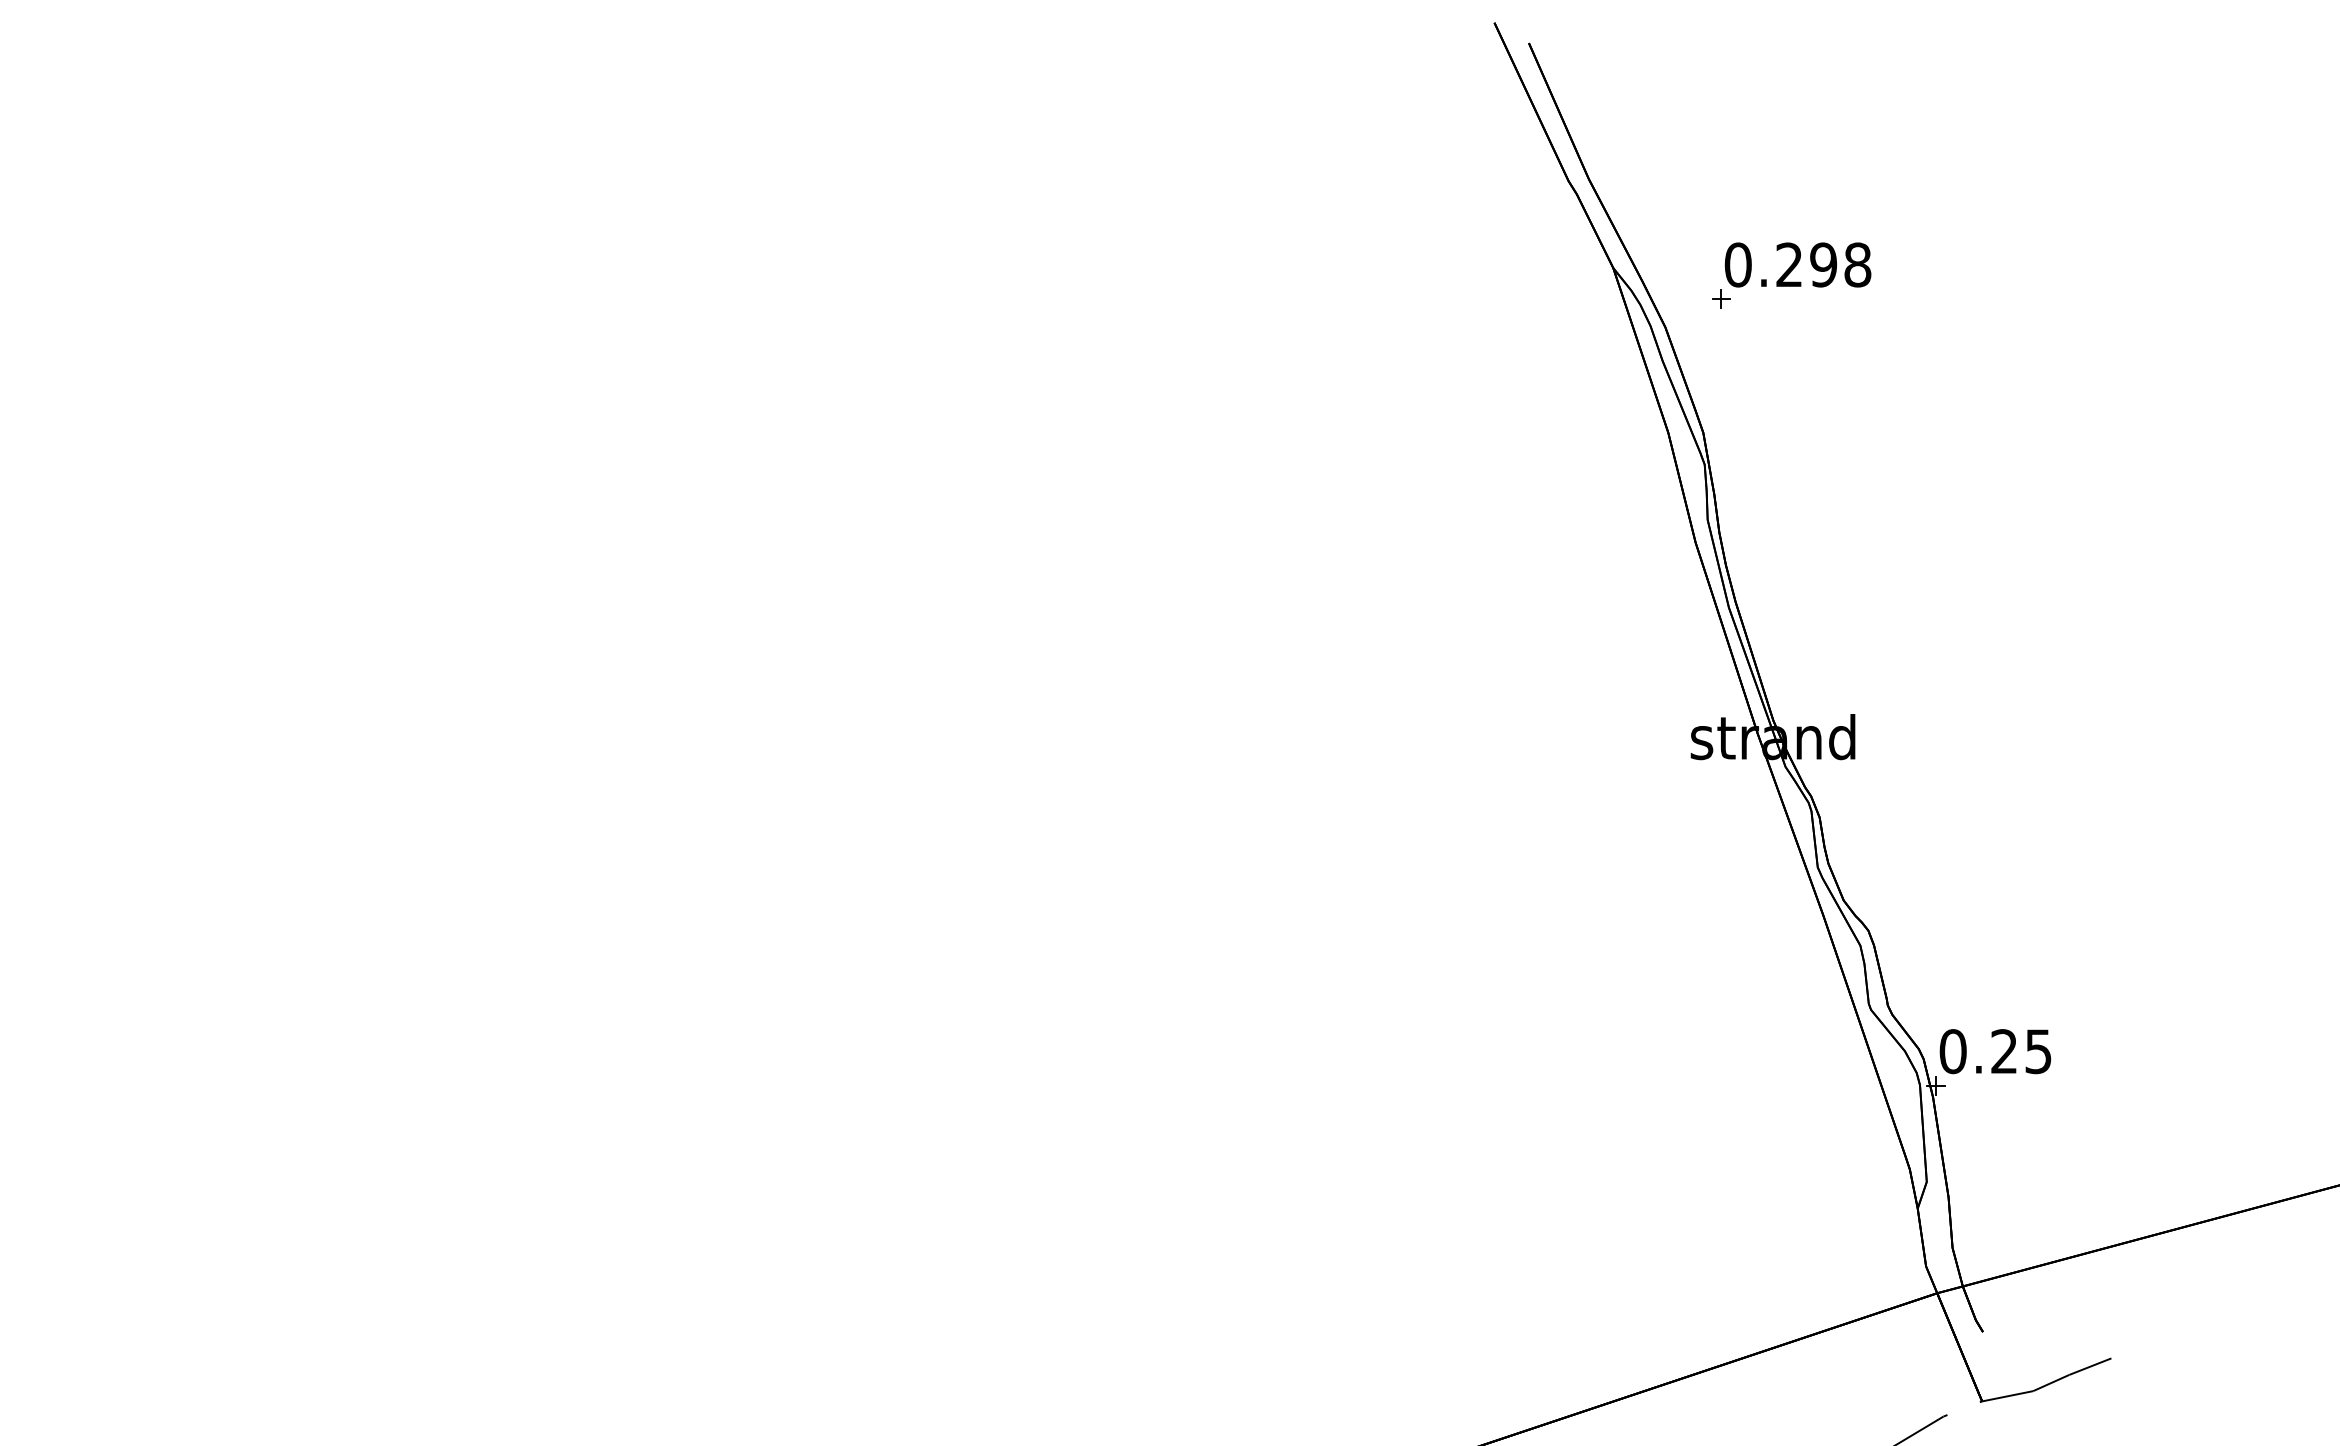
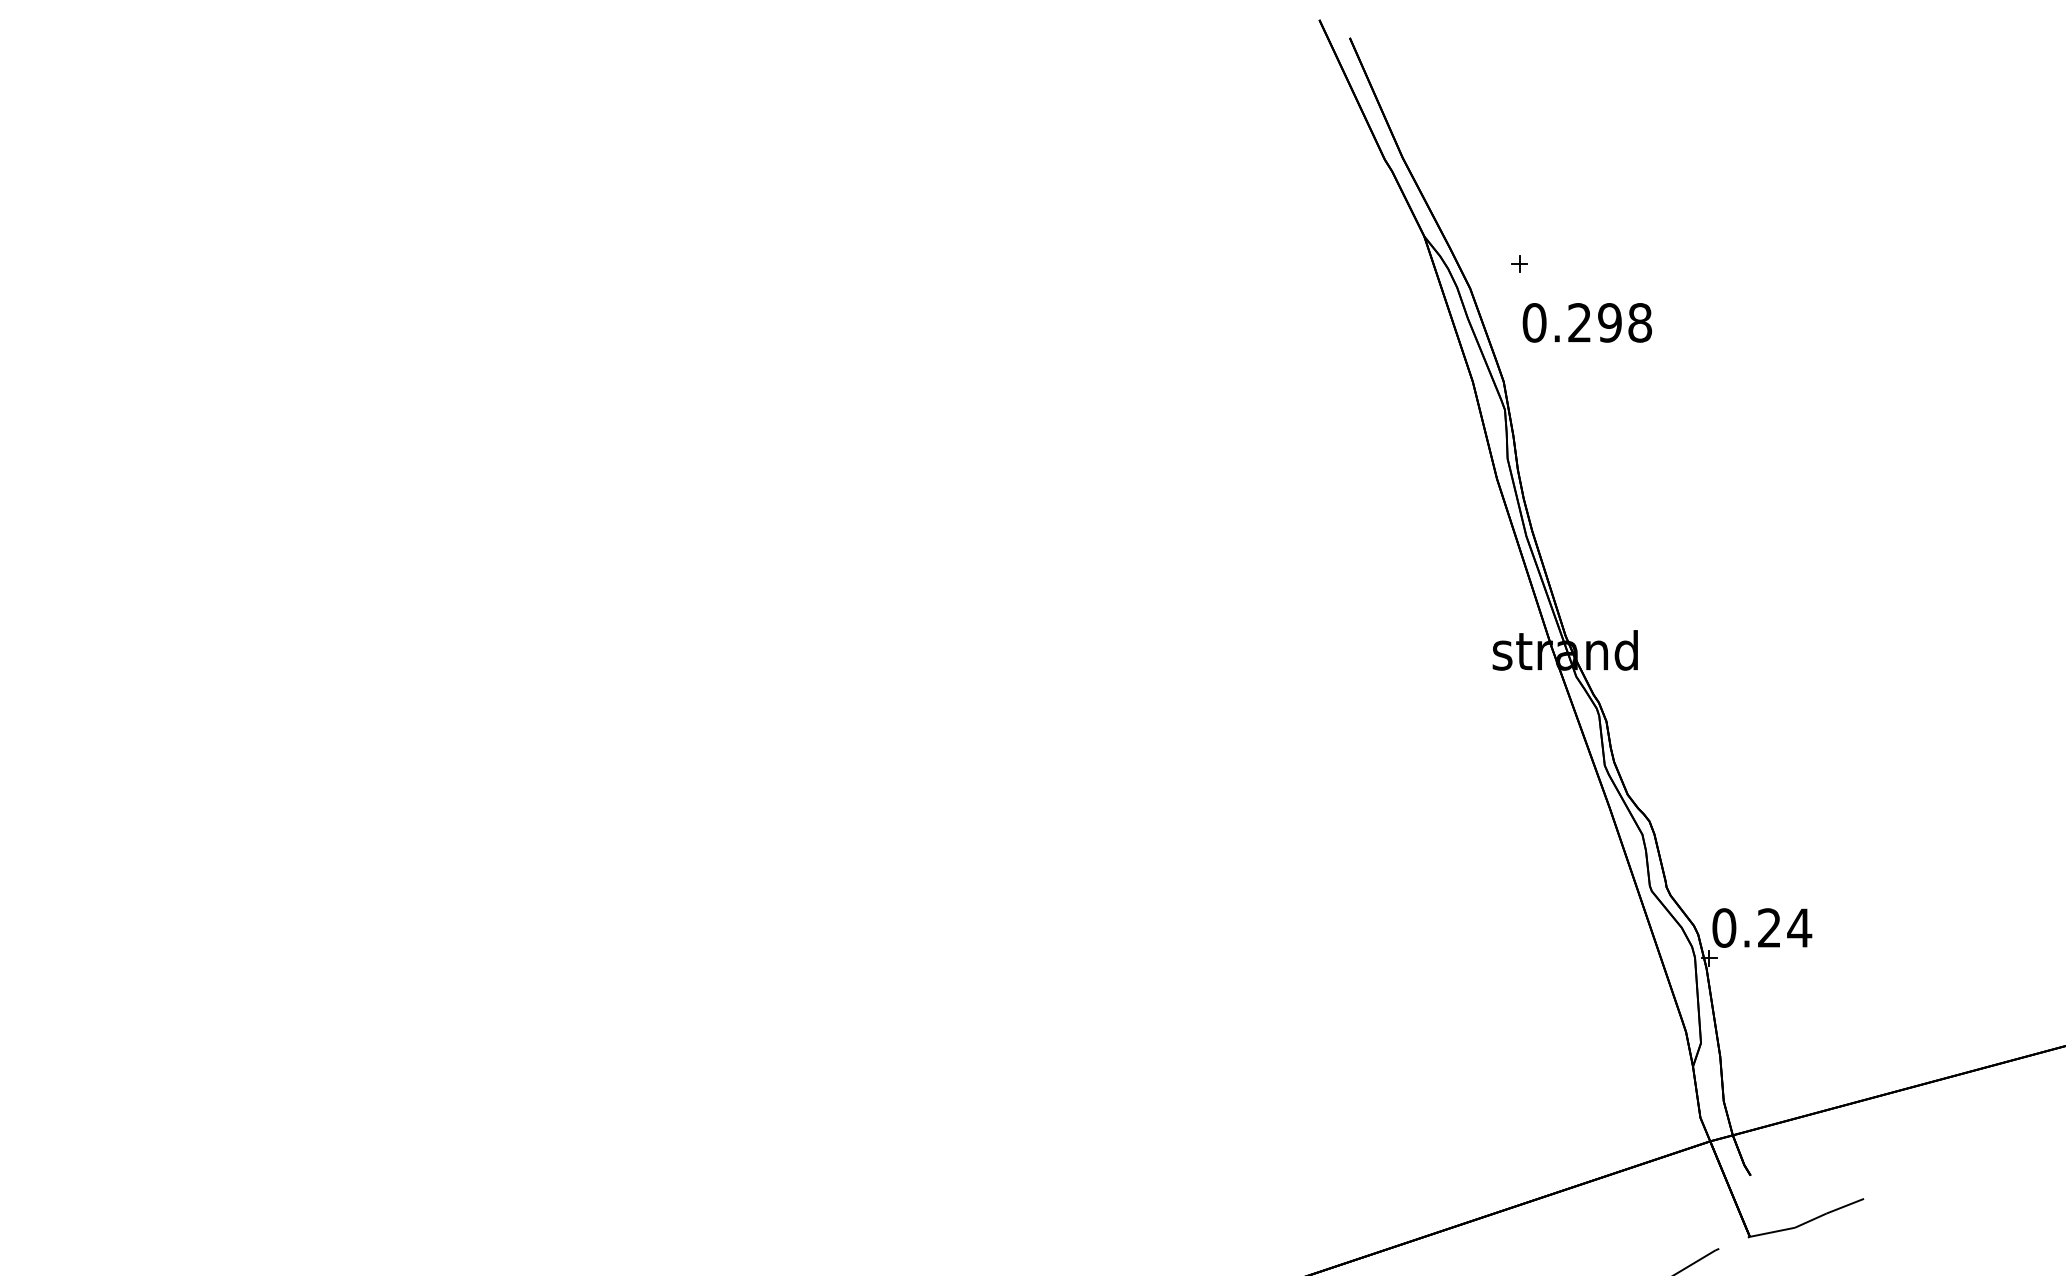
text: (1797, 264) -> (1586, 322), moved
text: (2038, 1051) -> (1799, 927), 0.25 -> 0.24

